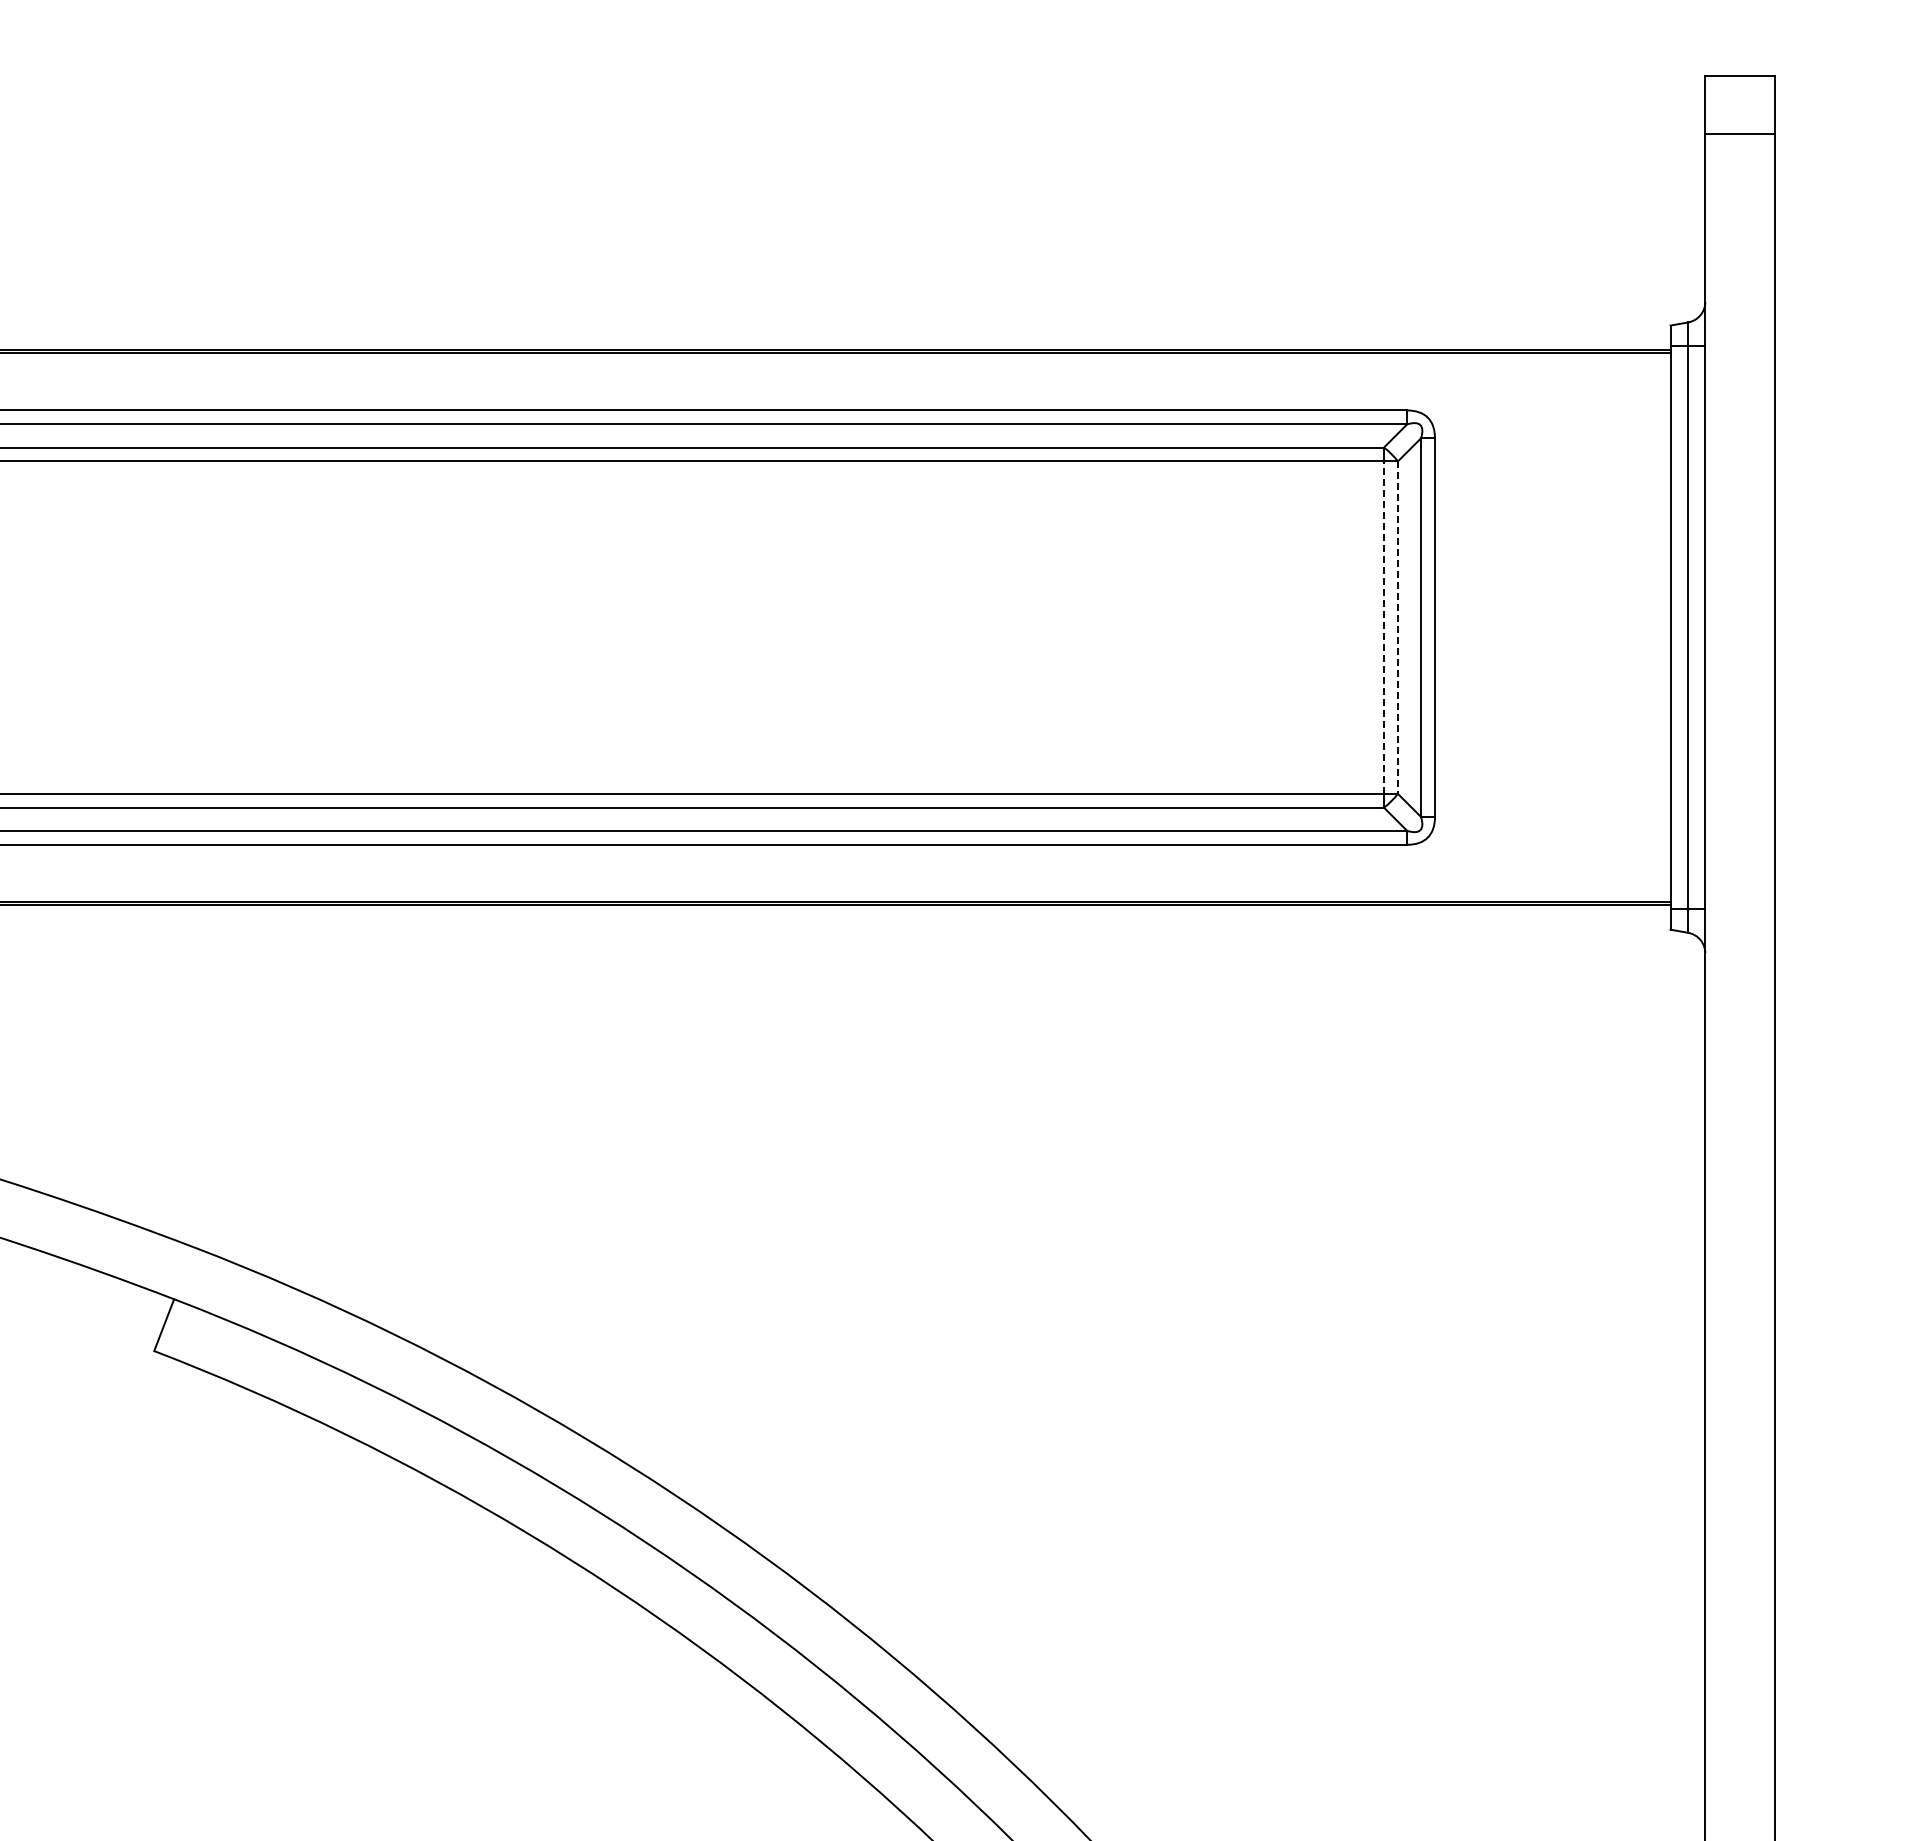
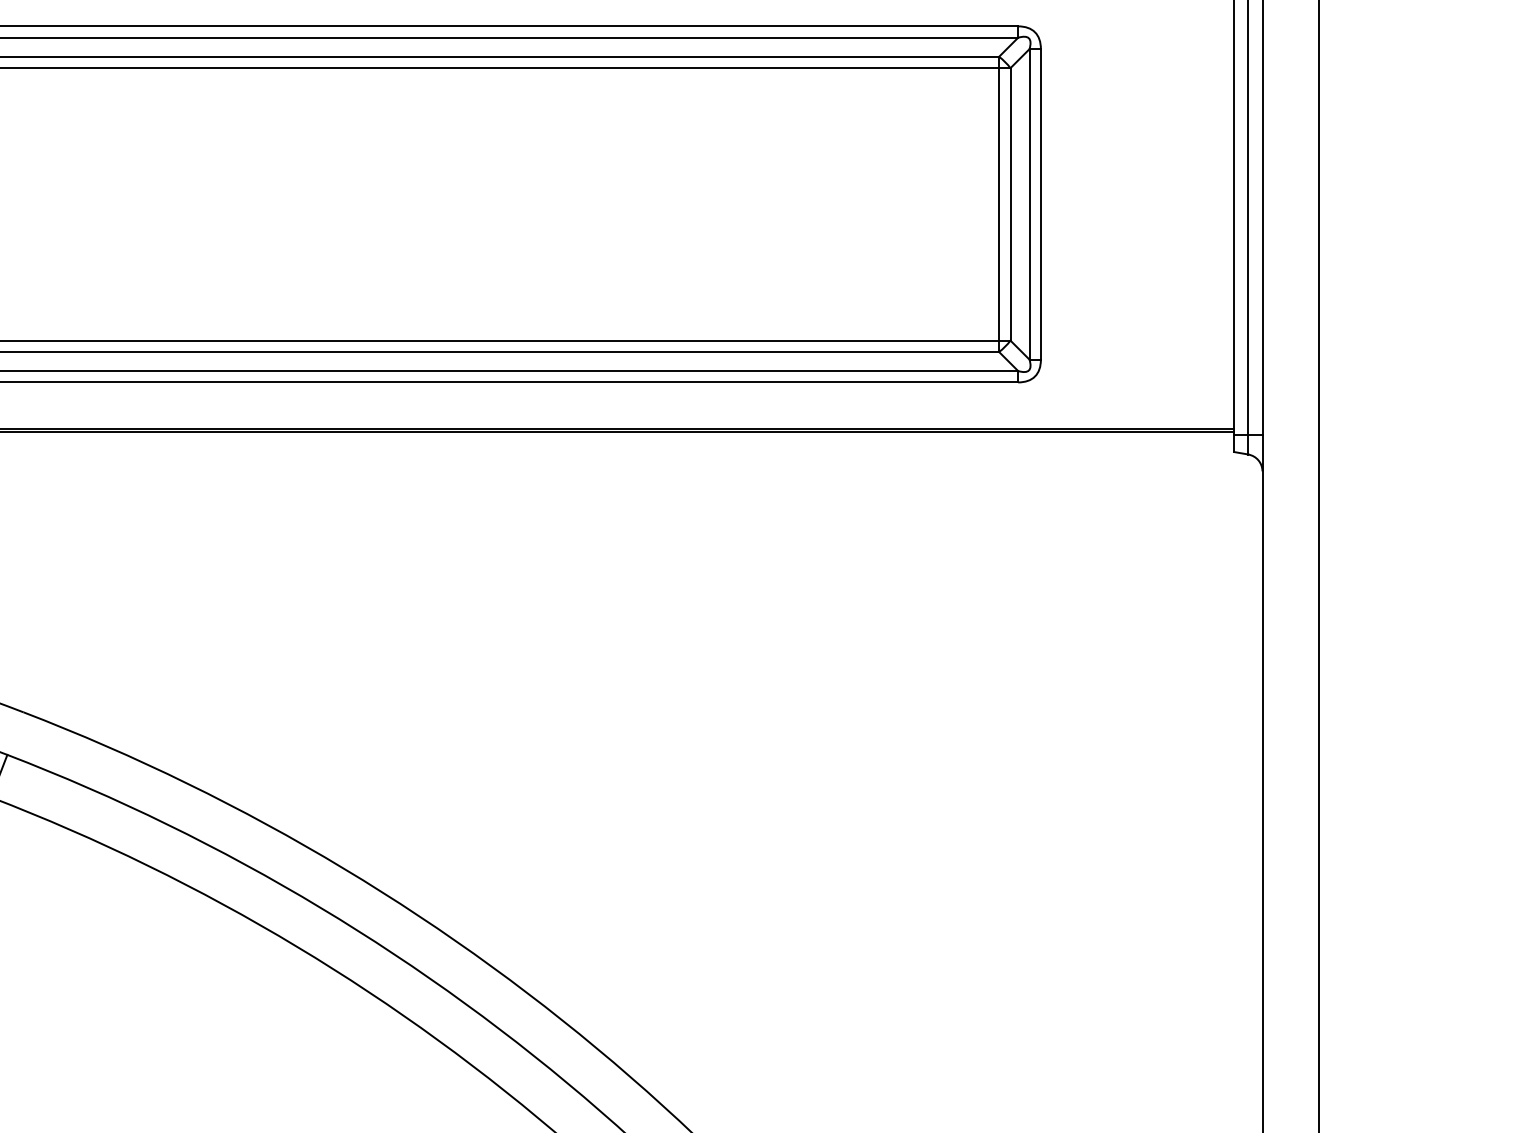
line: (1384, 627) -> (999, 204), dashed -> solid
line: (1397, 628) -> (1010, 205), dashed -> solid

